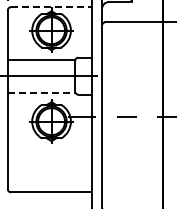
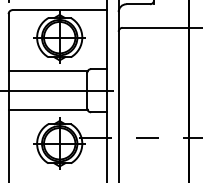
line: (52, 7) -> (60, 10), dashed -> solid
line: (41, 92) -> (47, 109), dashed -> solid

